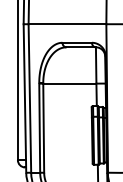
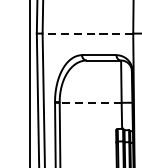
line: (67, 24) -> (87, 33), solid -> dashed
line: (69, 83) -> (90, 102), solid -> dashed

